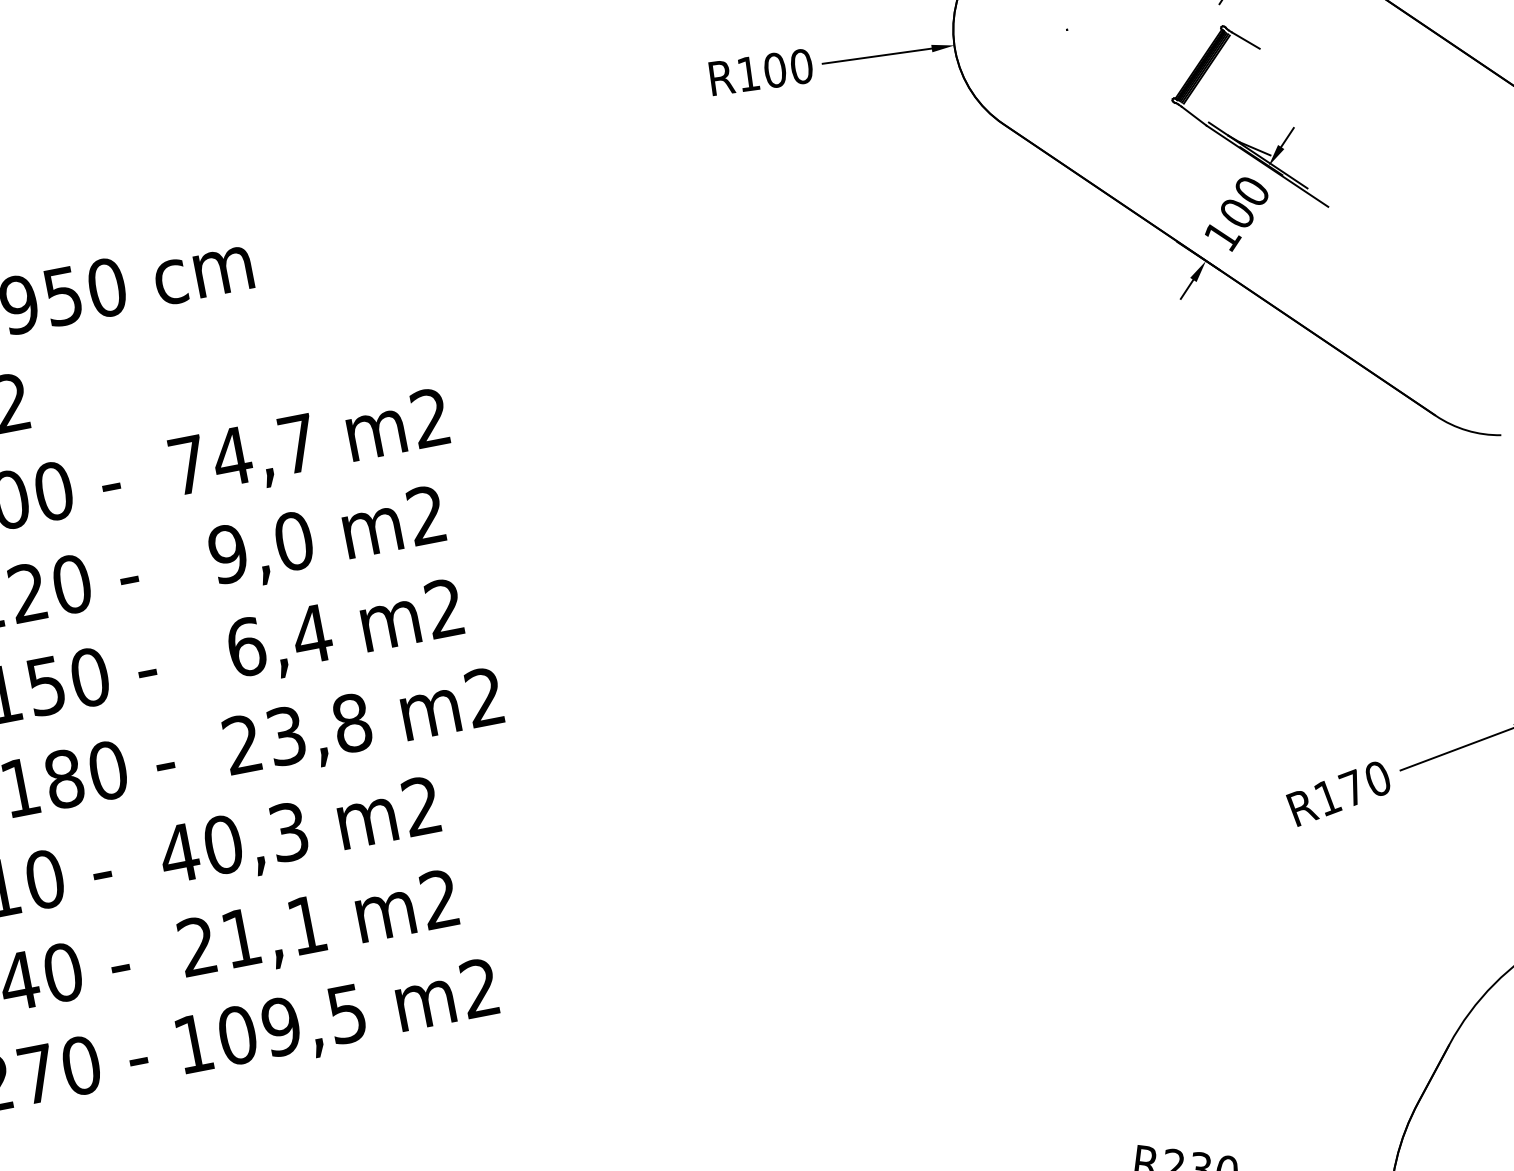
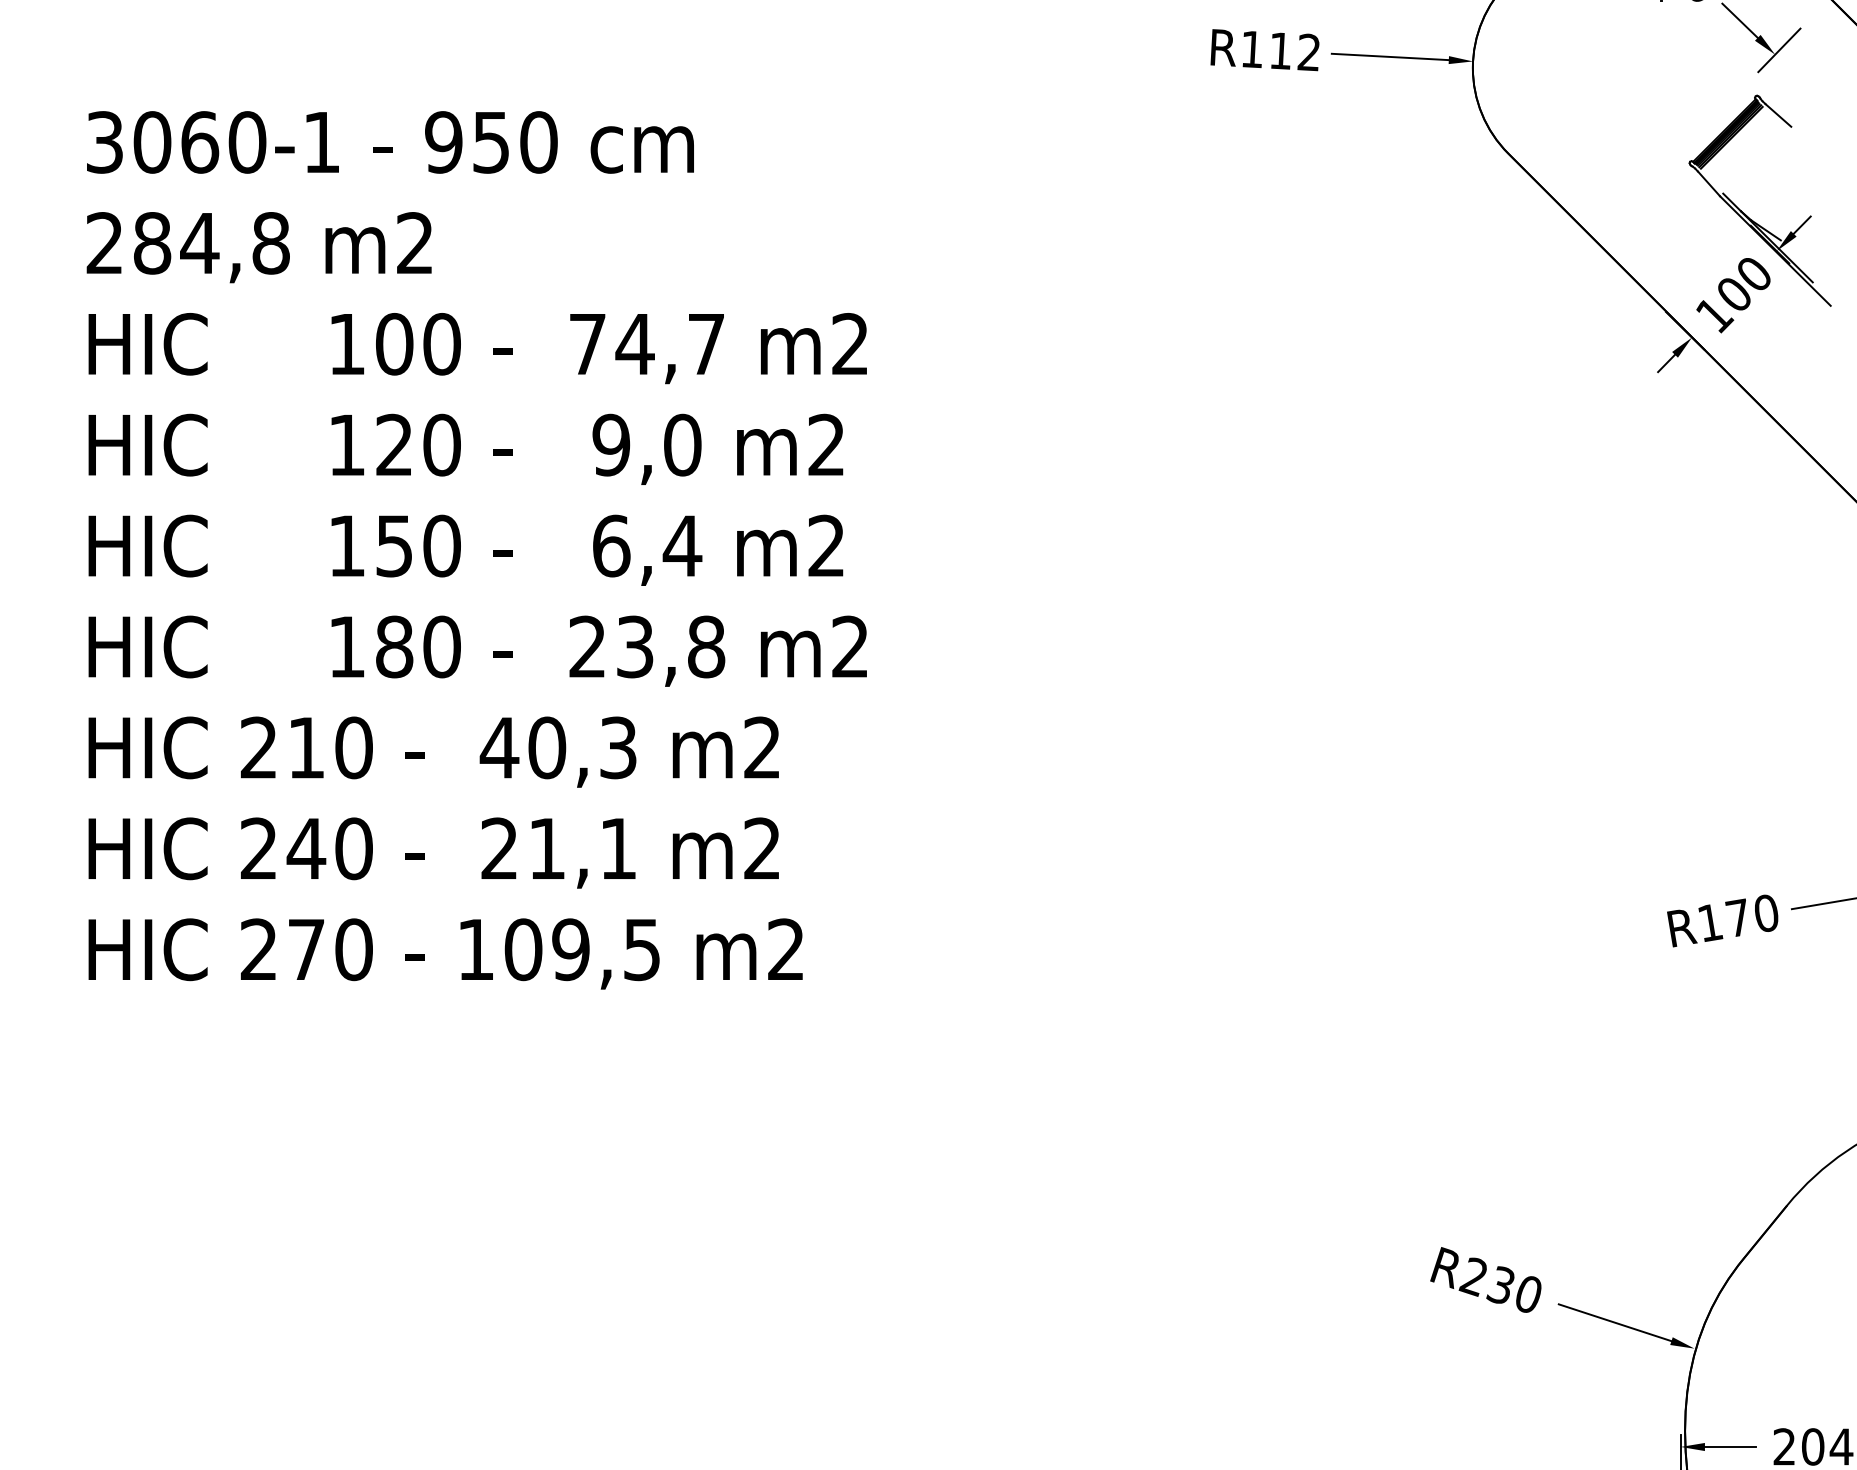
text: (787, 68) -> (1294, 51), R100 -> R112

